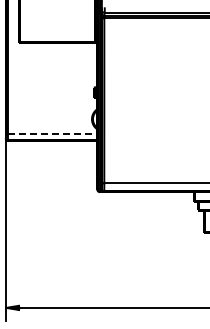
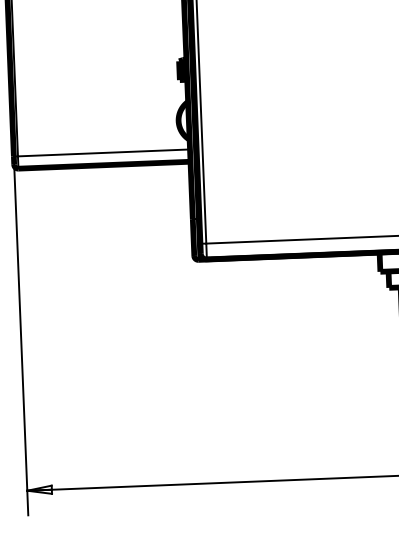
line: (53, 134) -> (104, 153), dashed -> solid

